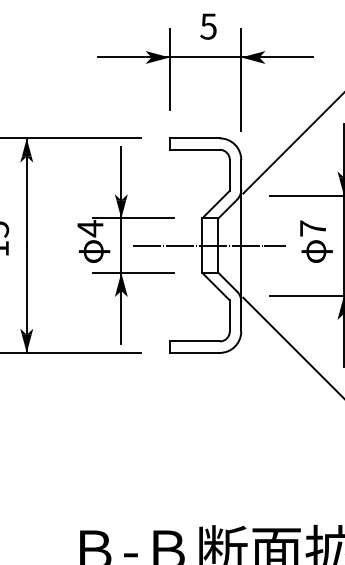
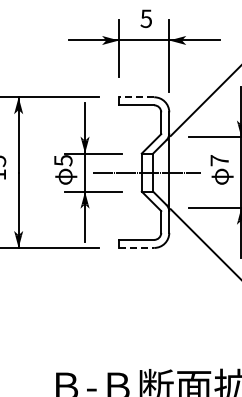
line: (194, 138) -> (136, 97), solid -> dashed
text: (90, 228) -> (63, 160), 4 -> 5
line: (194, 352) -> (136, 247), solid -> dashed

